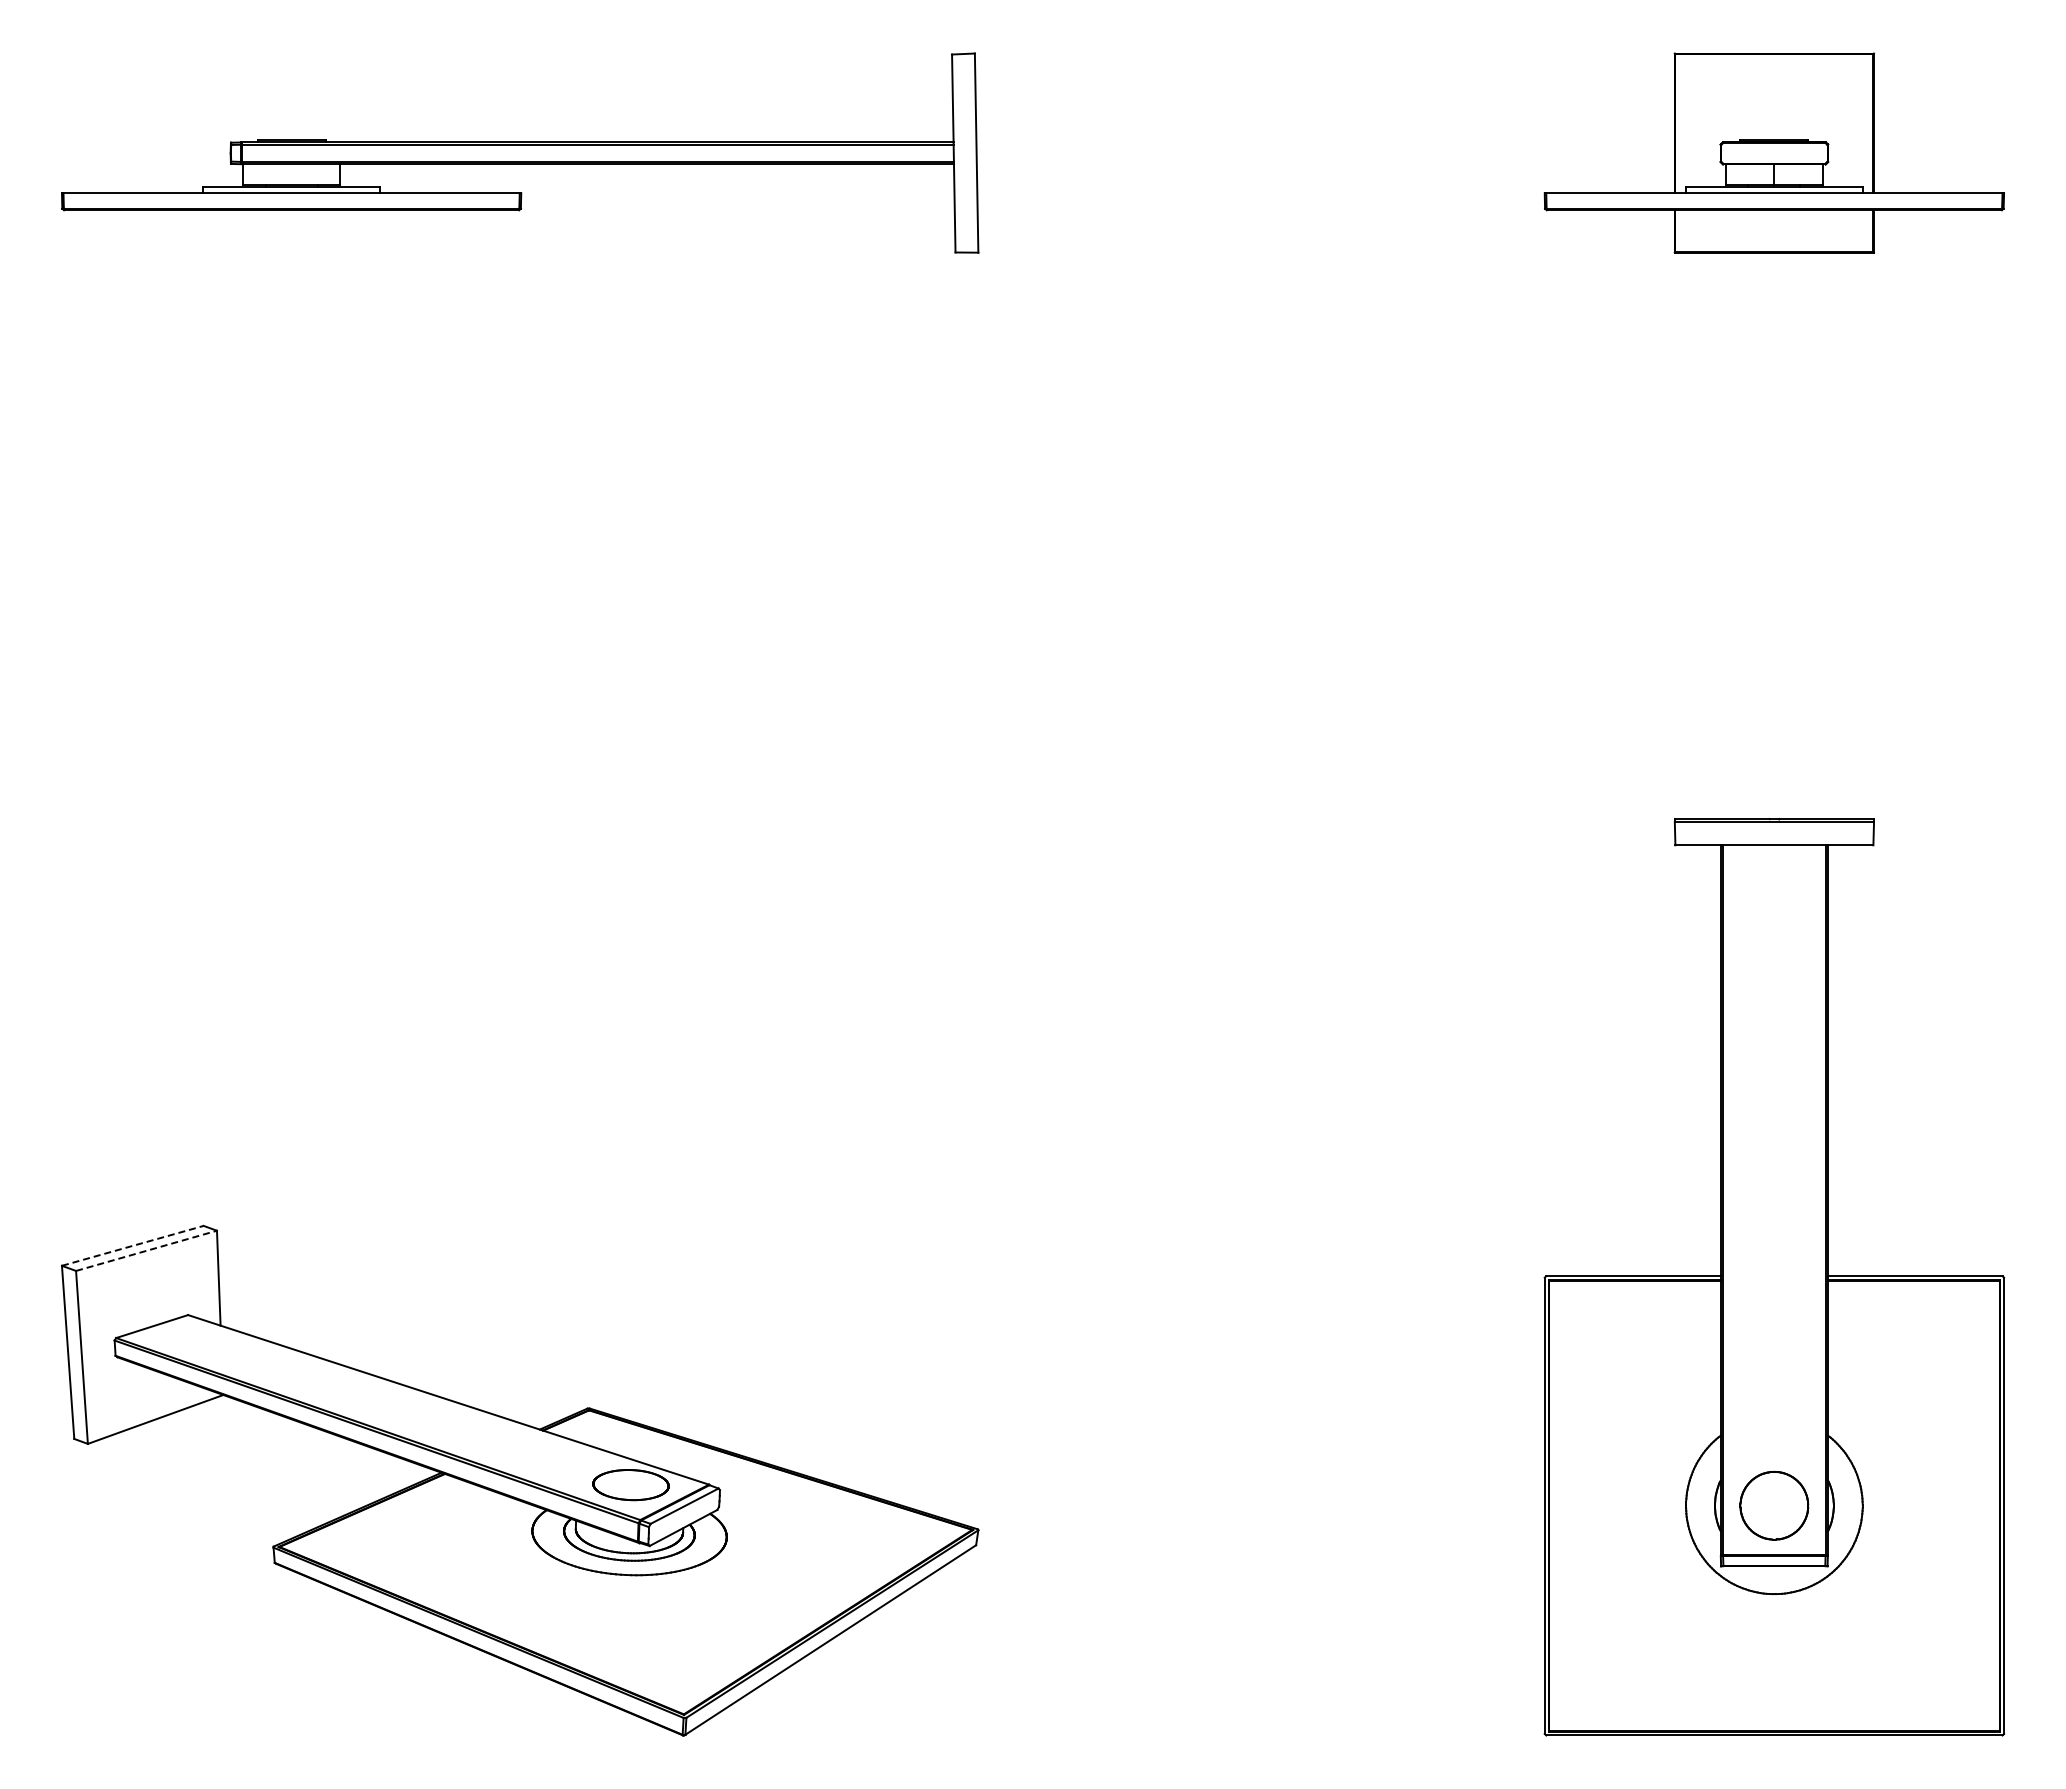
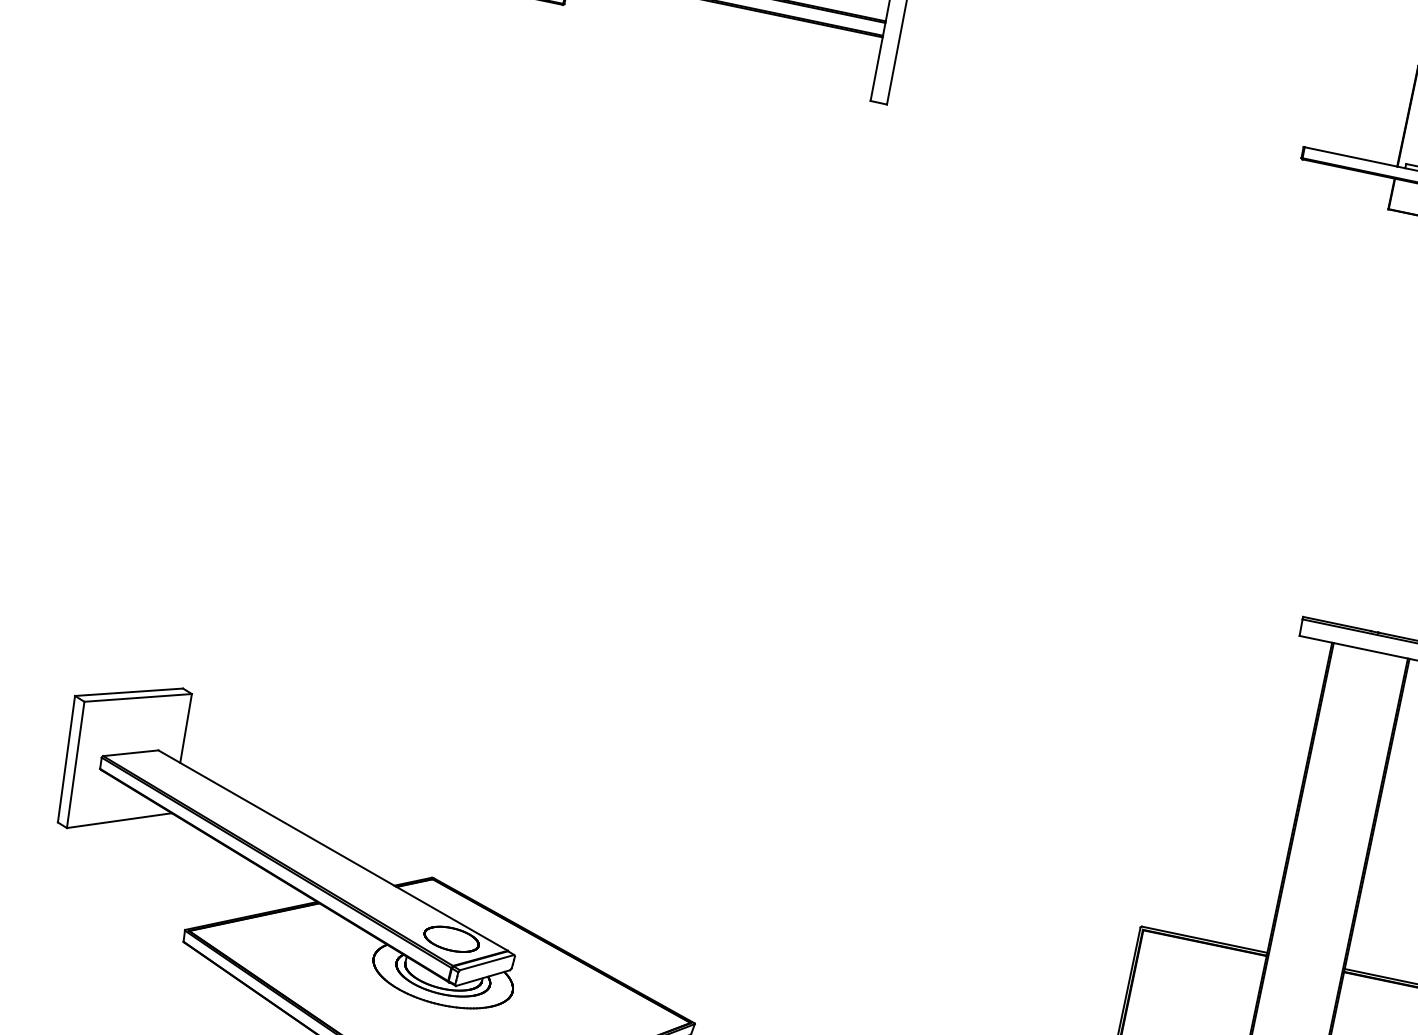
line: (132, 1245) -> (128, 691), dashed -> solid
line: (147, 1250) -> (138, 697), dashed -> solid

